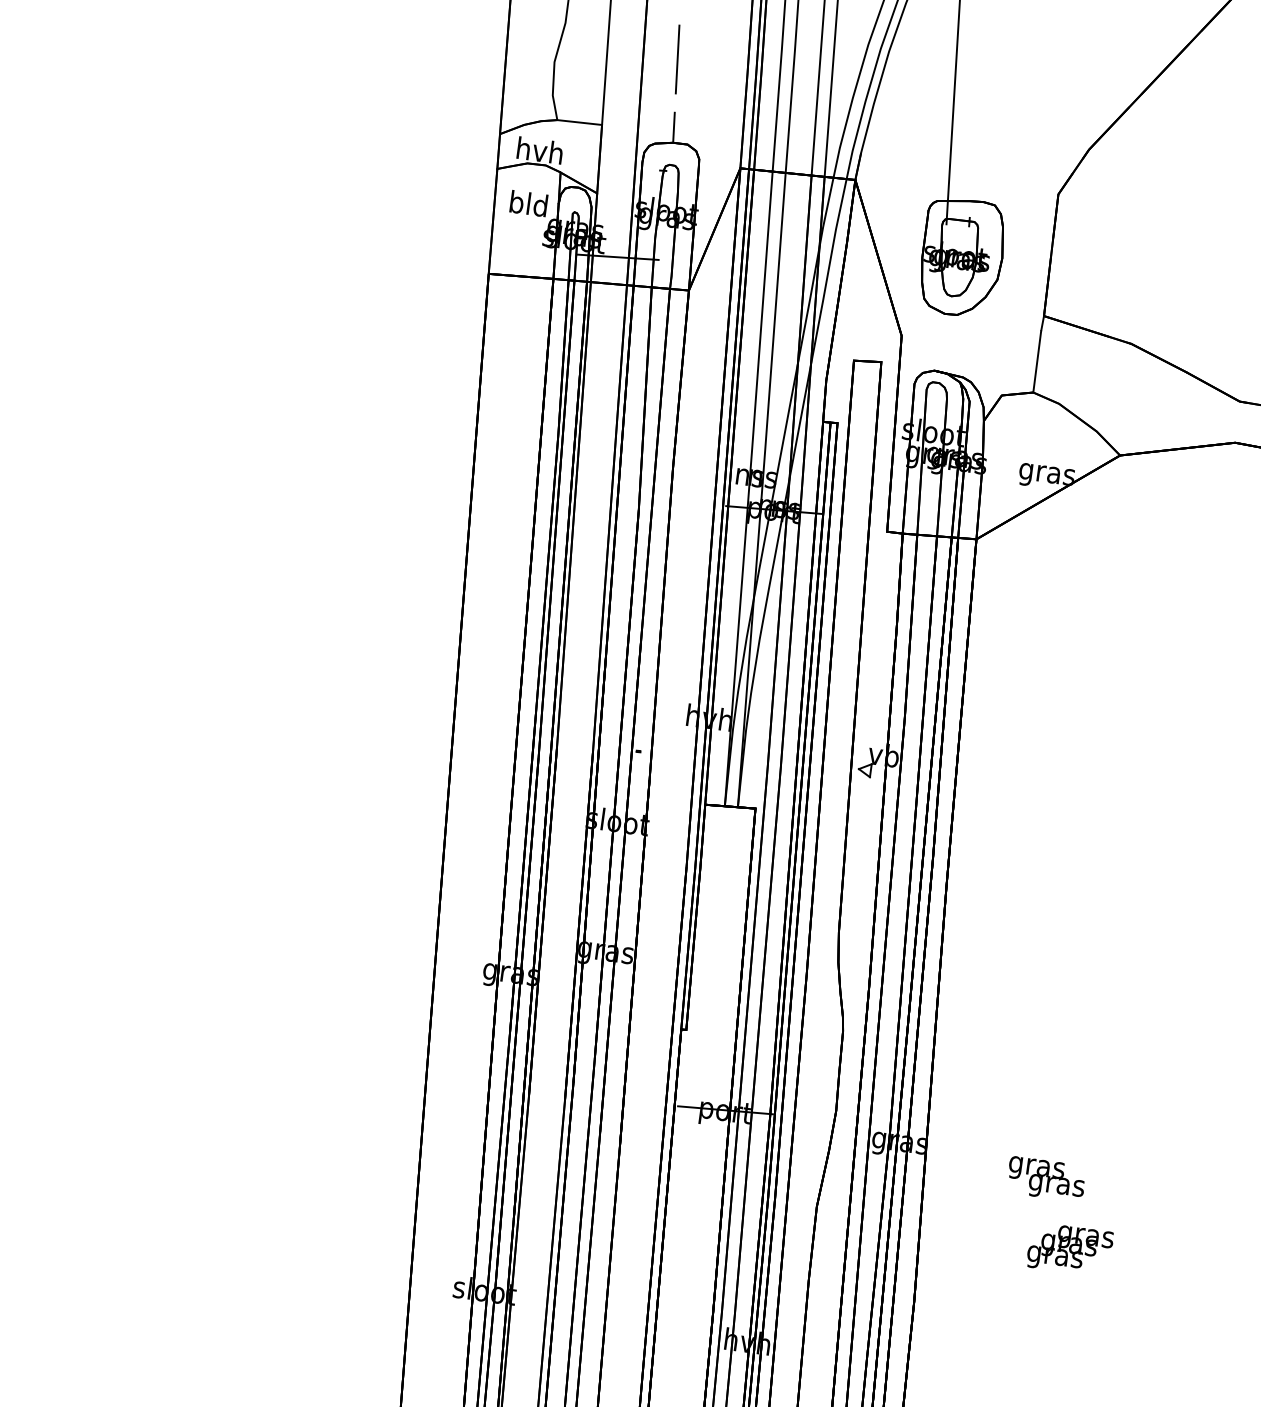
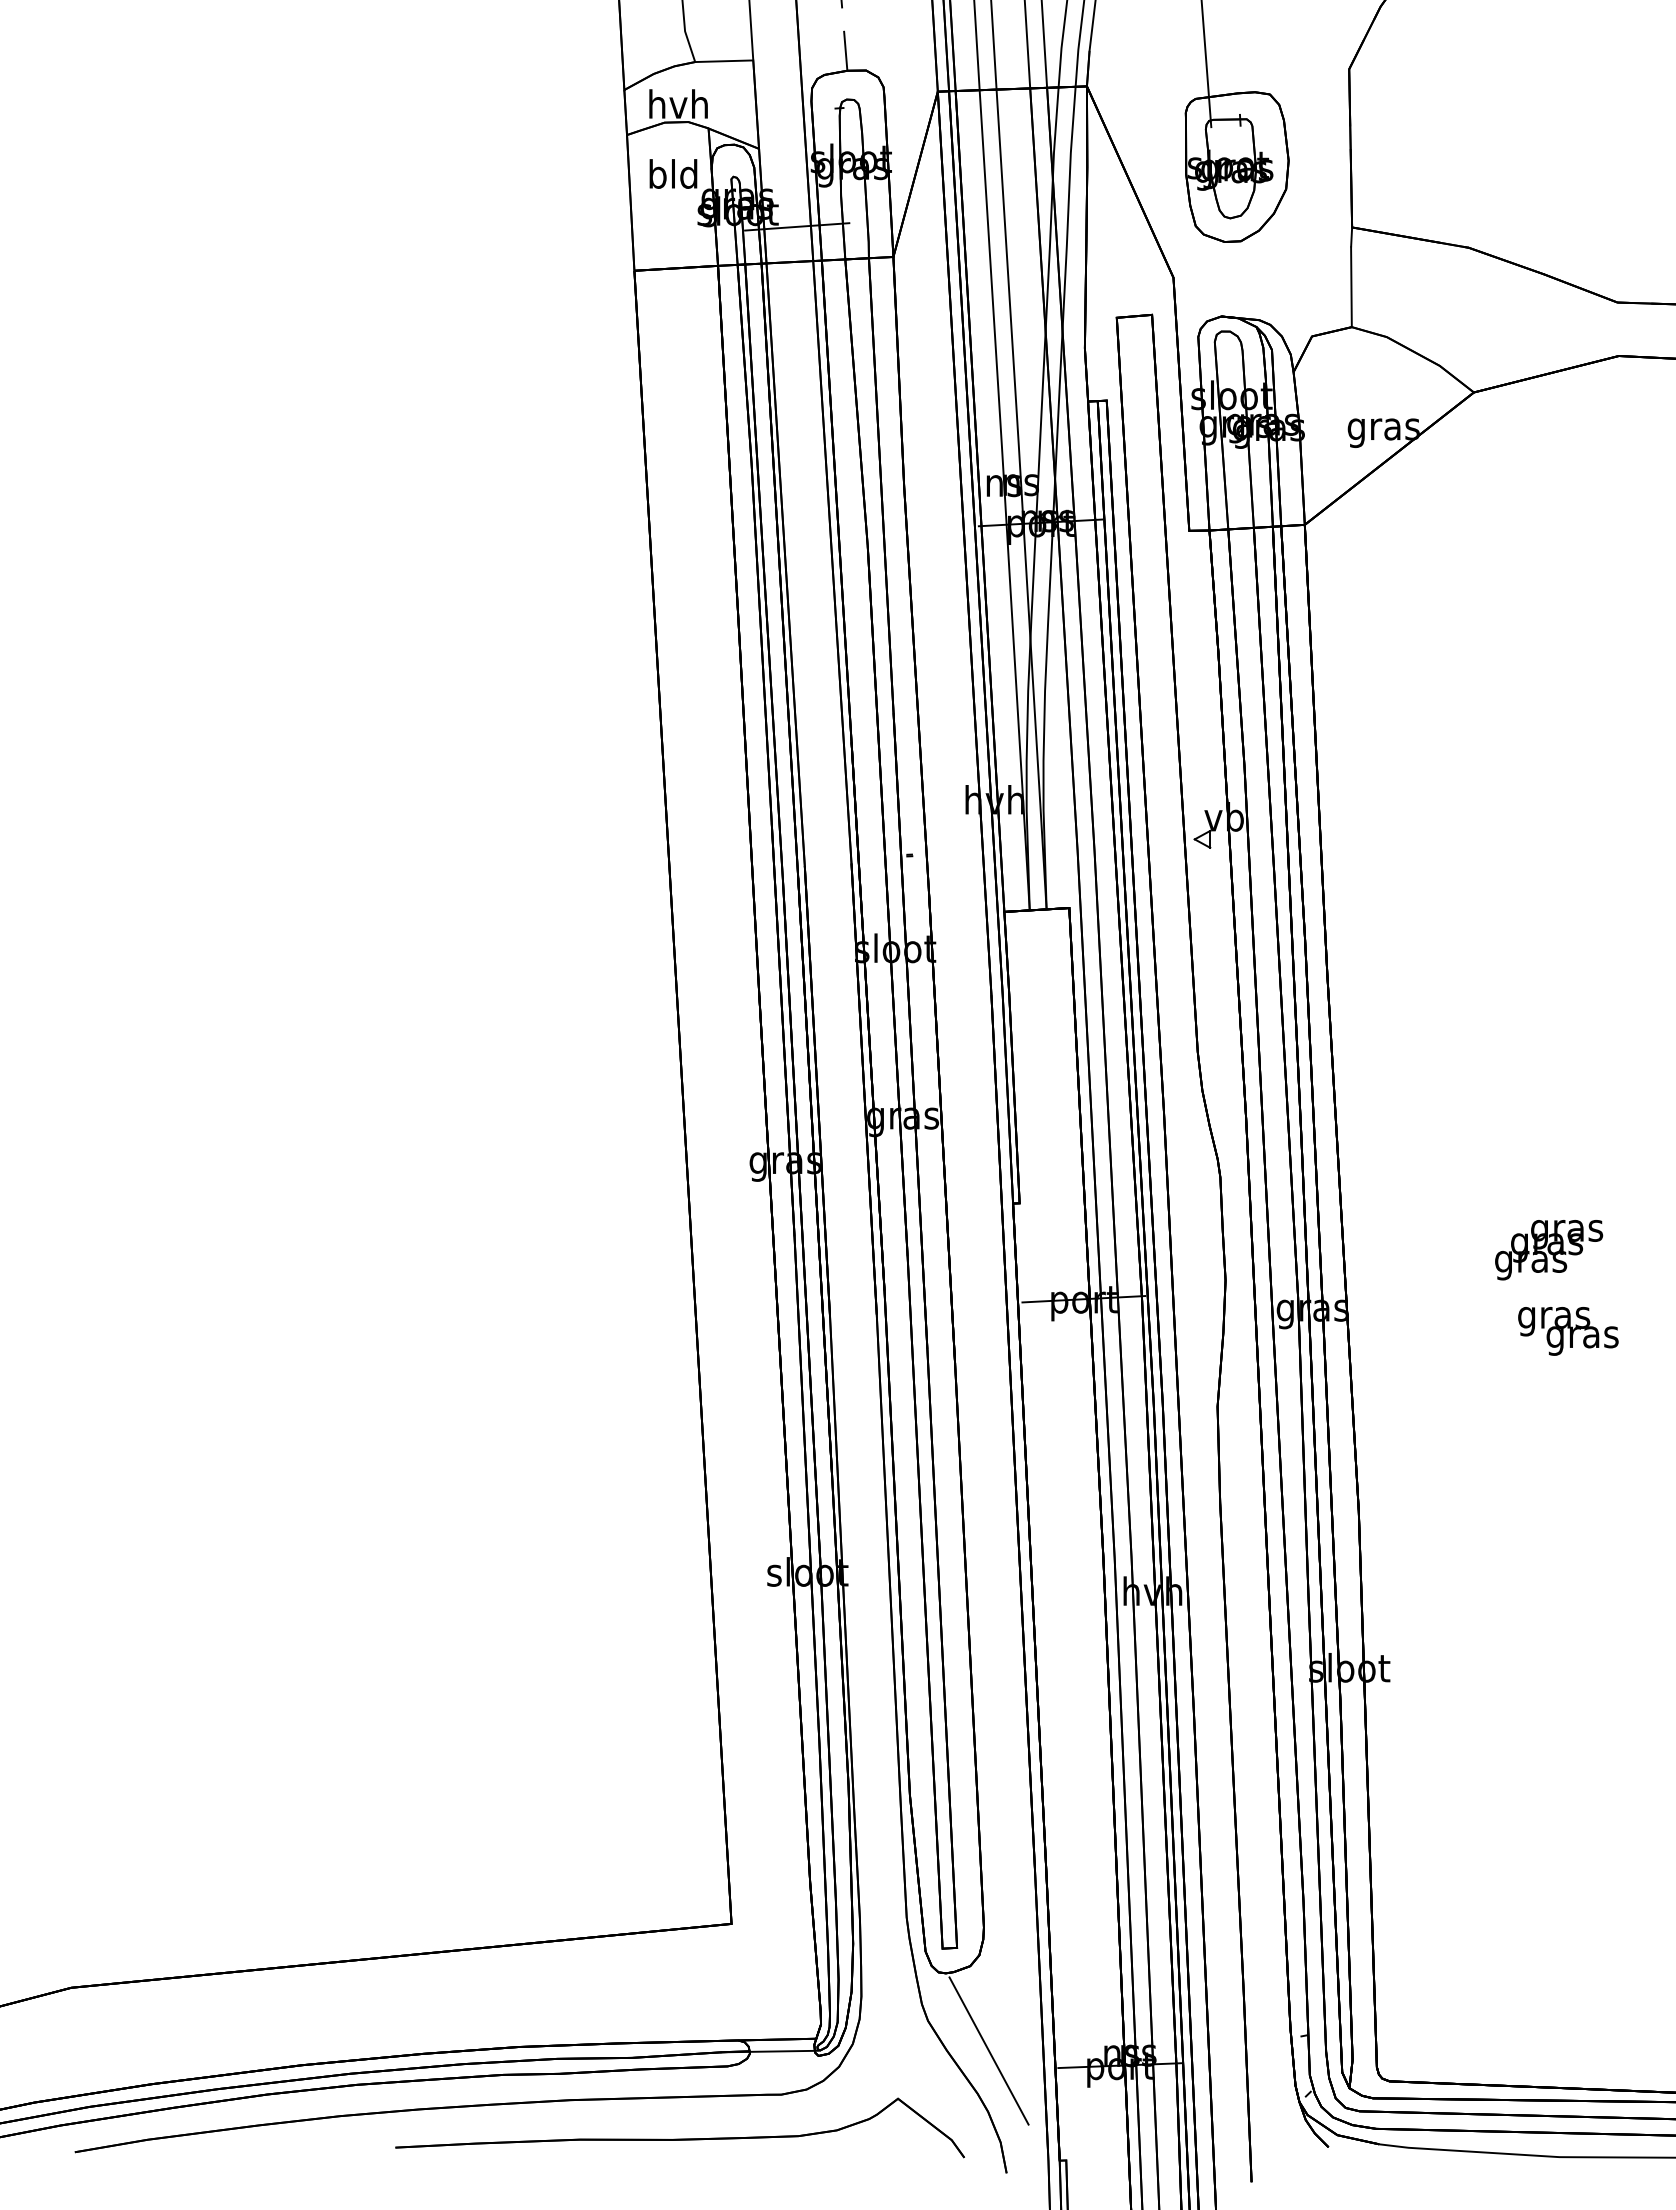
text: (1046, 1179) -> (1568, 1331), moved
text: (1070, 1249) -> (1549, 1250), moved

